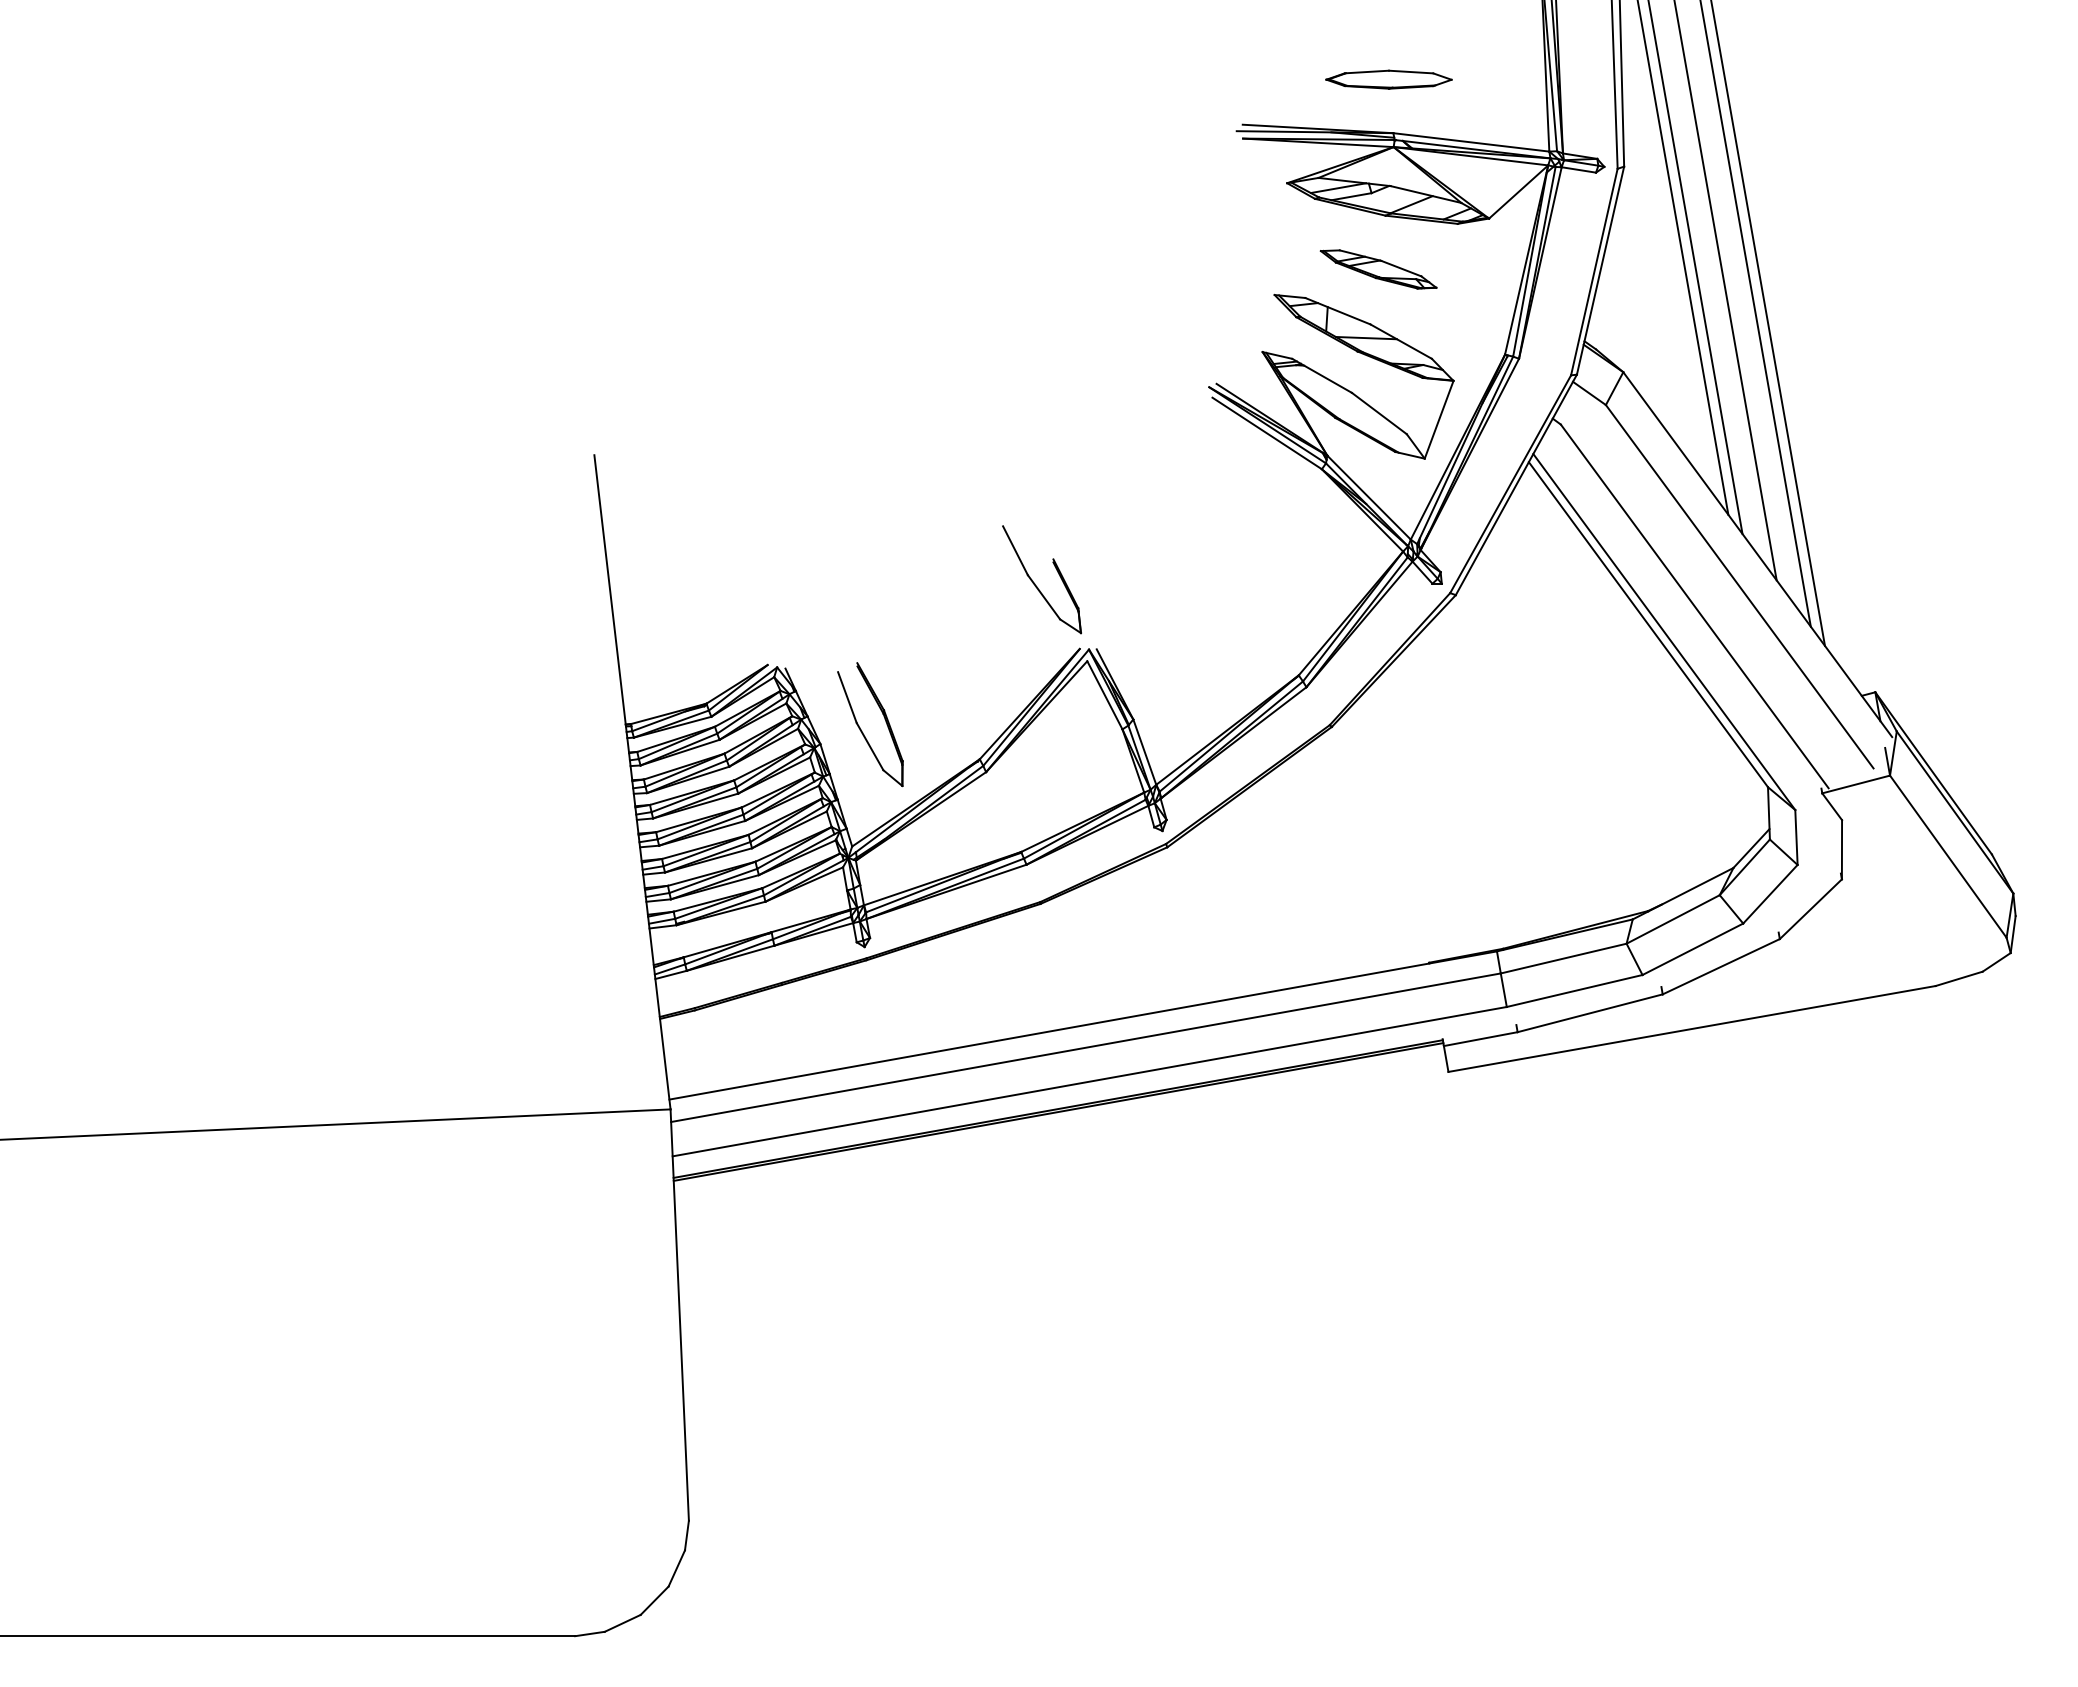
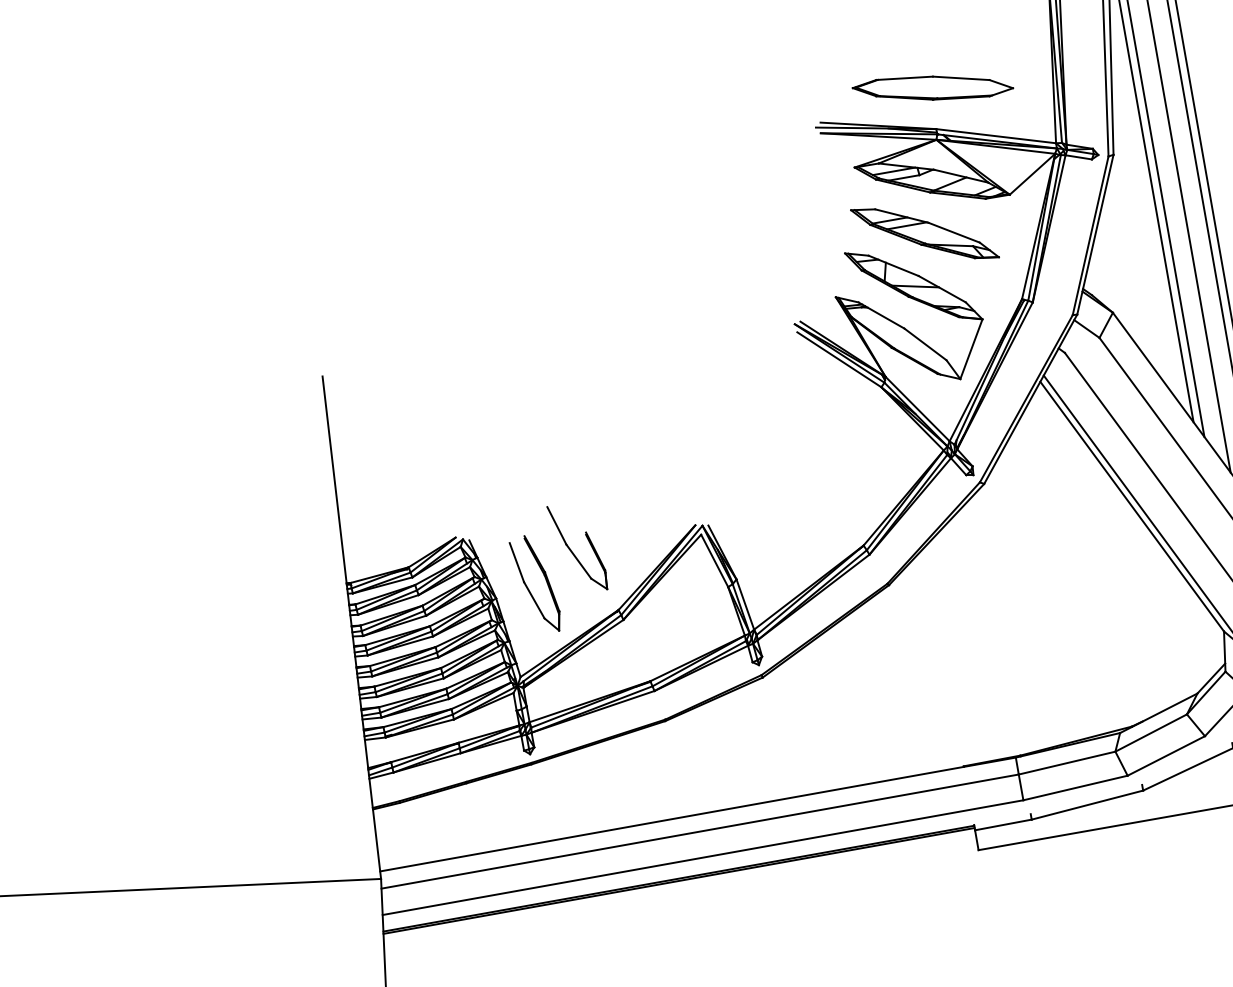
part: (1388, 79) -> (932, 87), size x1.67
part: (1378, 269) -> (924, 233), size x1.67
part: (1035, 583) -> (572, 551), moved

